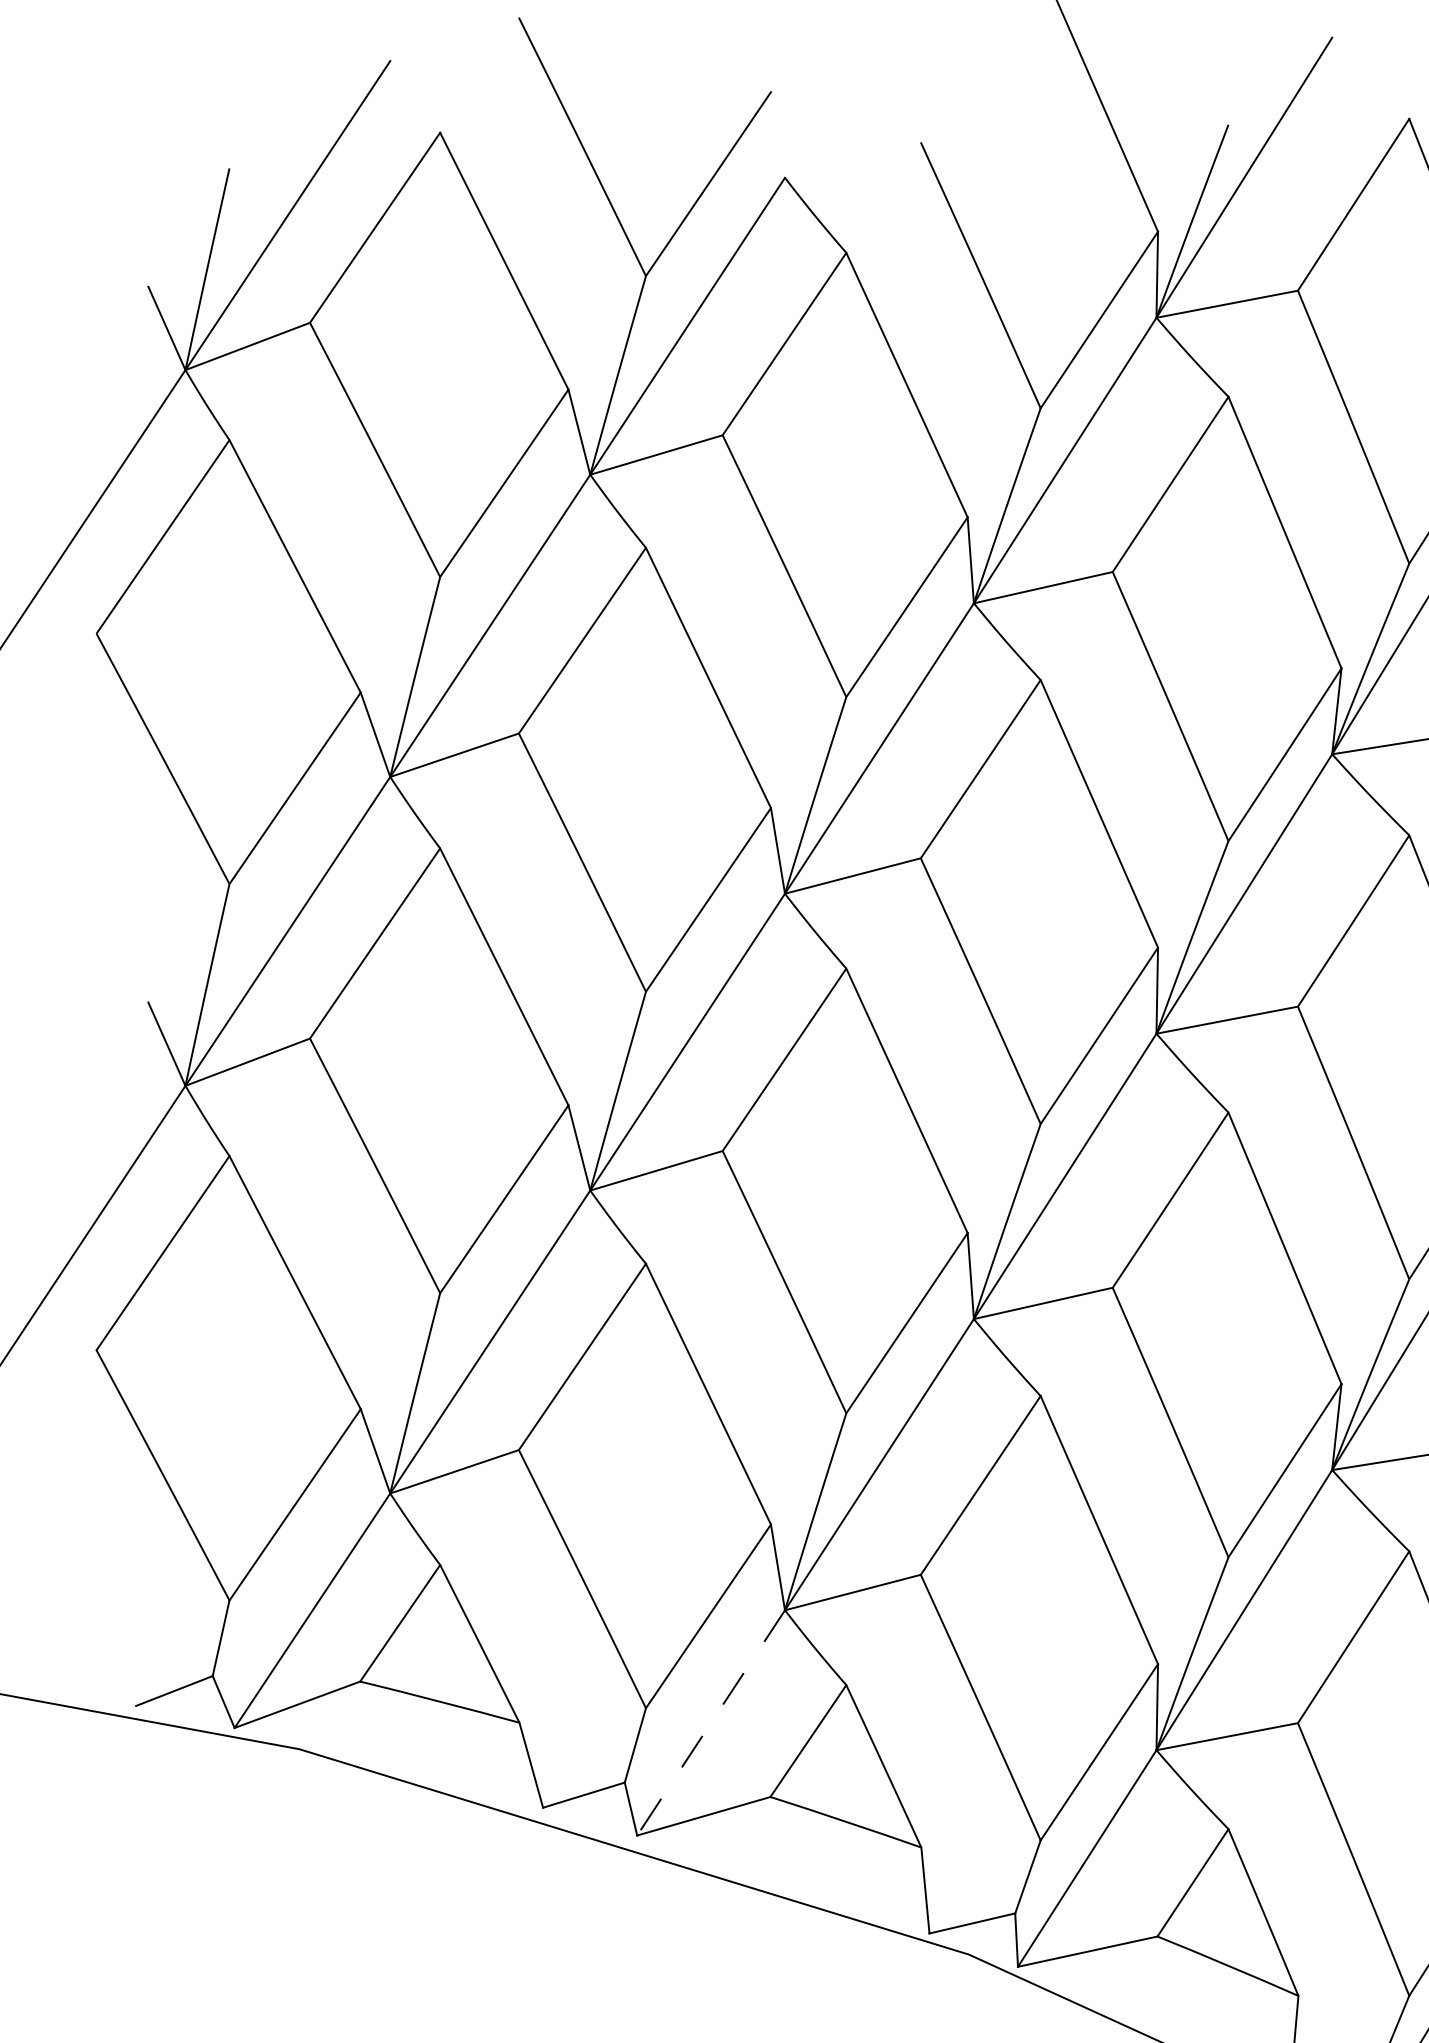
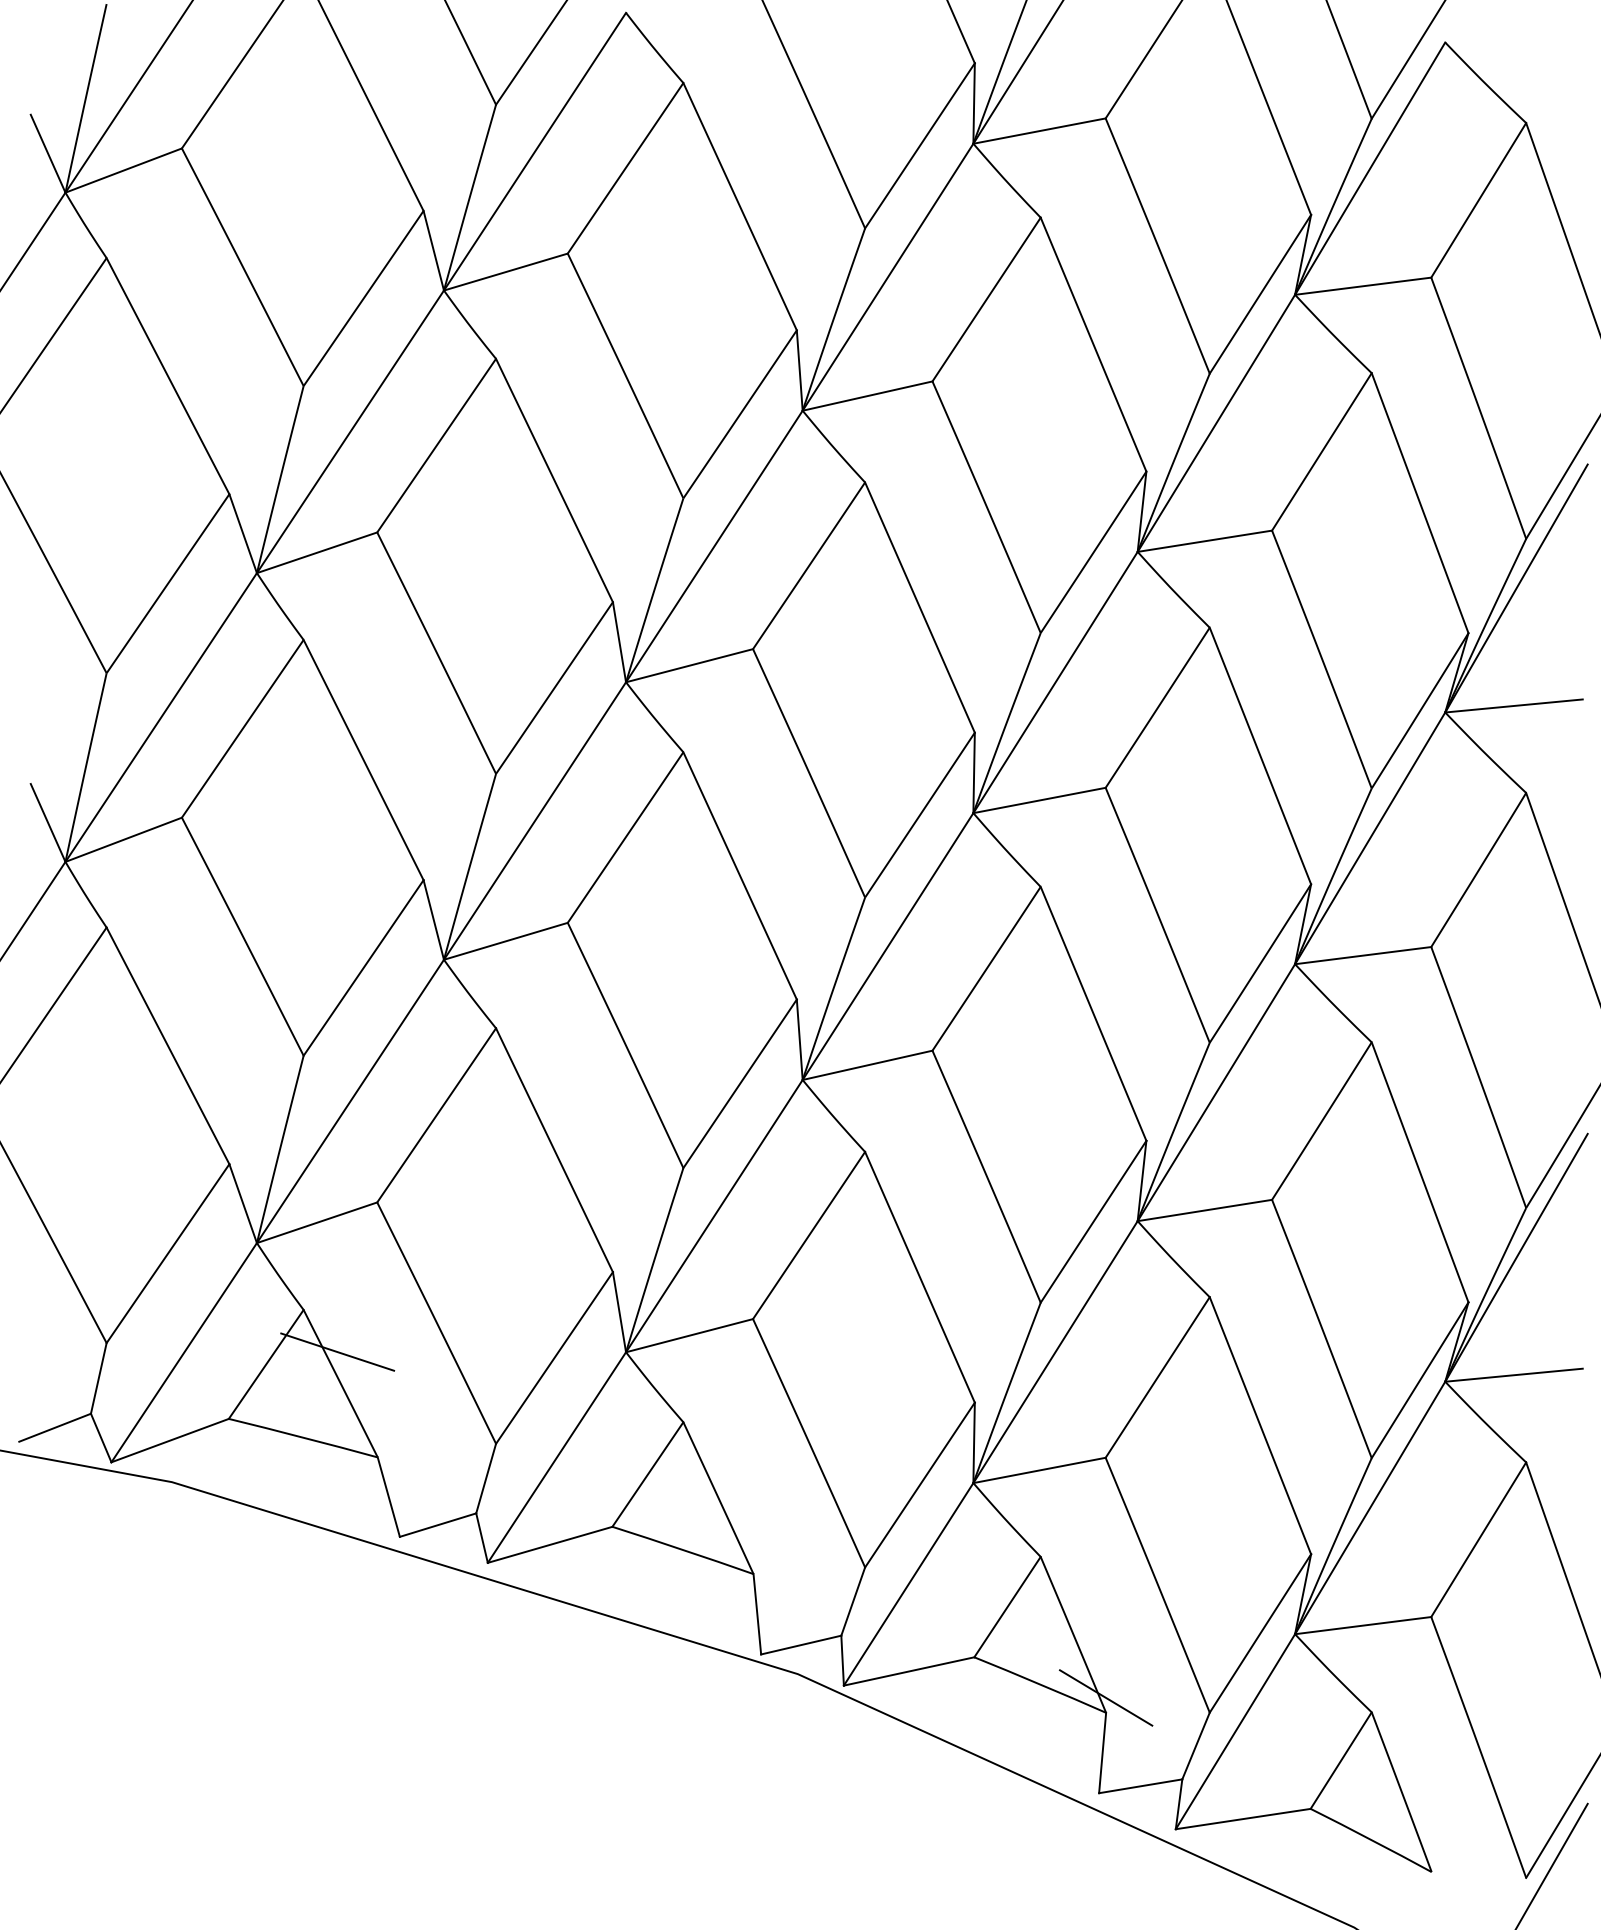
line: (476, 1609) -> (337, 1351), added
line: (710, 1722) -> (556, 1457), dashed -> solid
line: (1297, 1979) -> (1105, 1697), added

